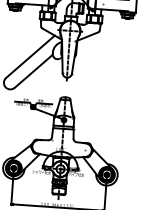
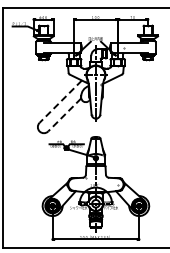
line: (30, 56) -> (60, 101), solid -> dashed
line: (33, 71) -> (64, 115), solid -> dashed

